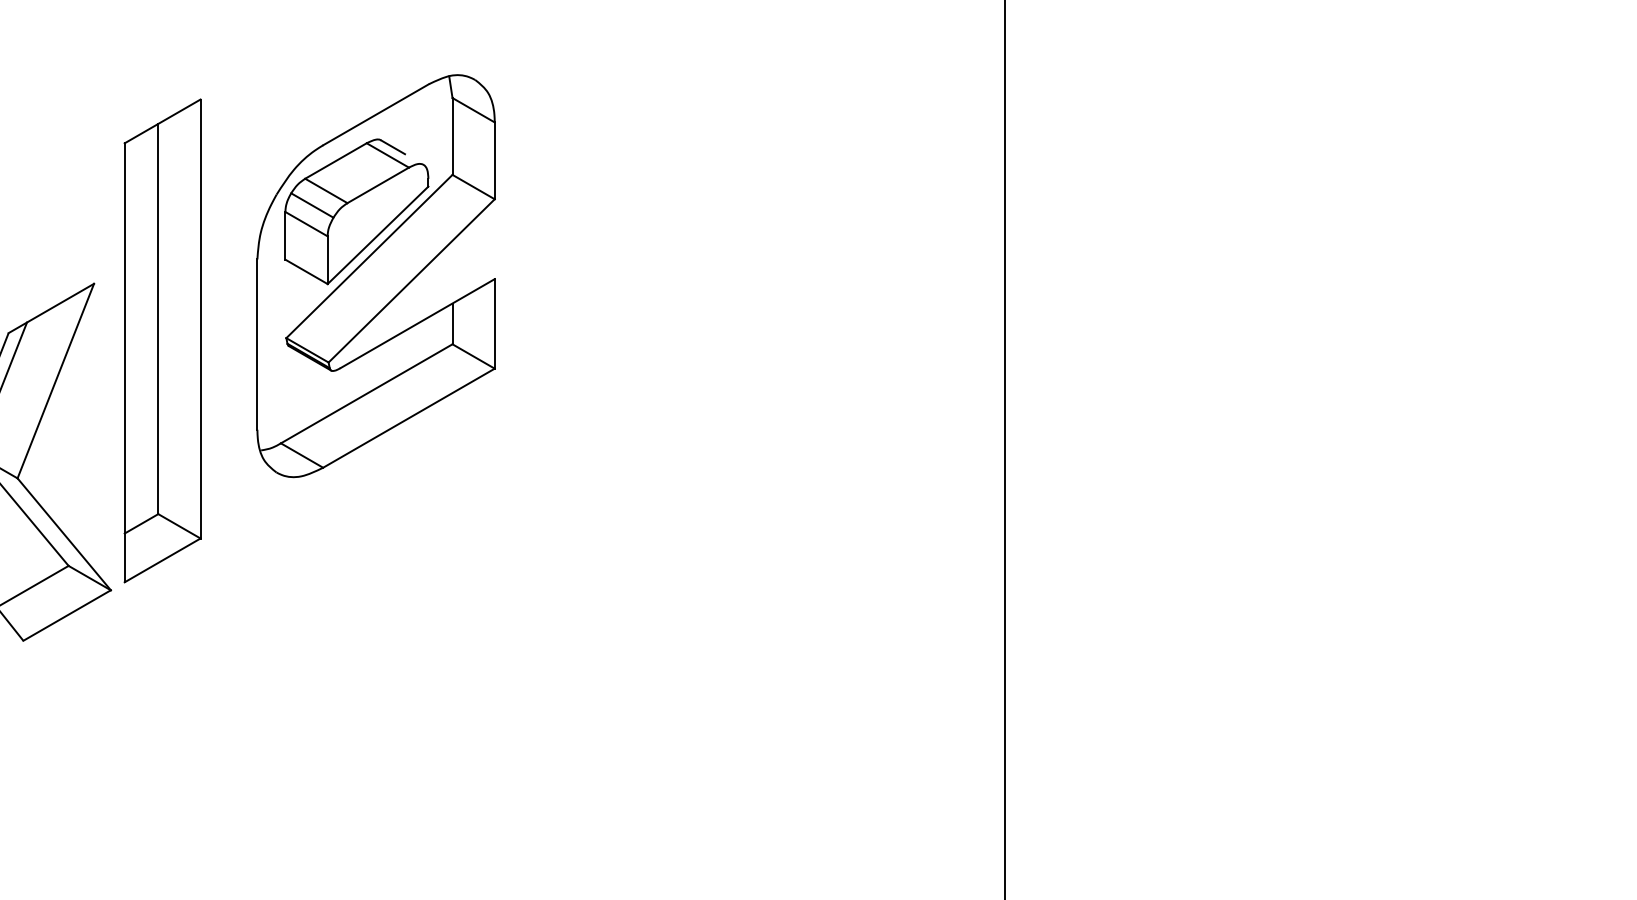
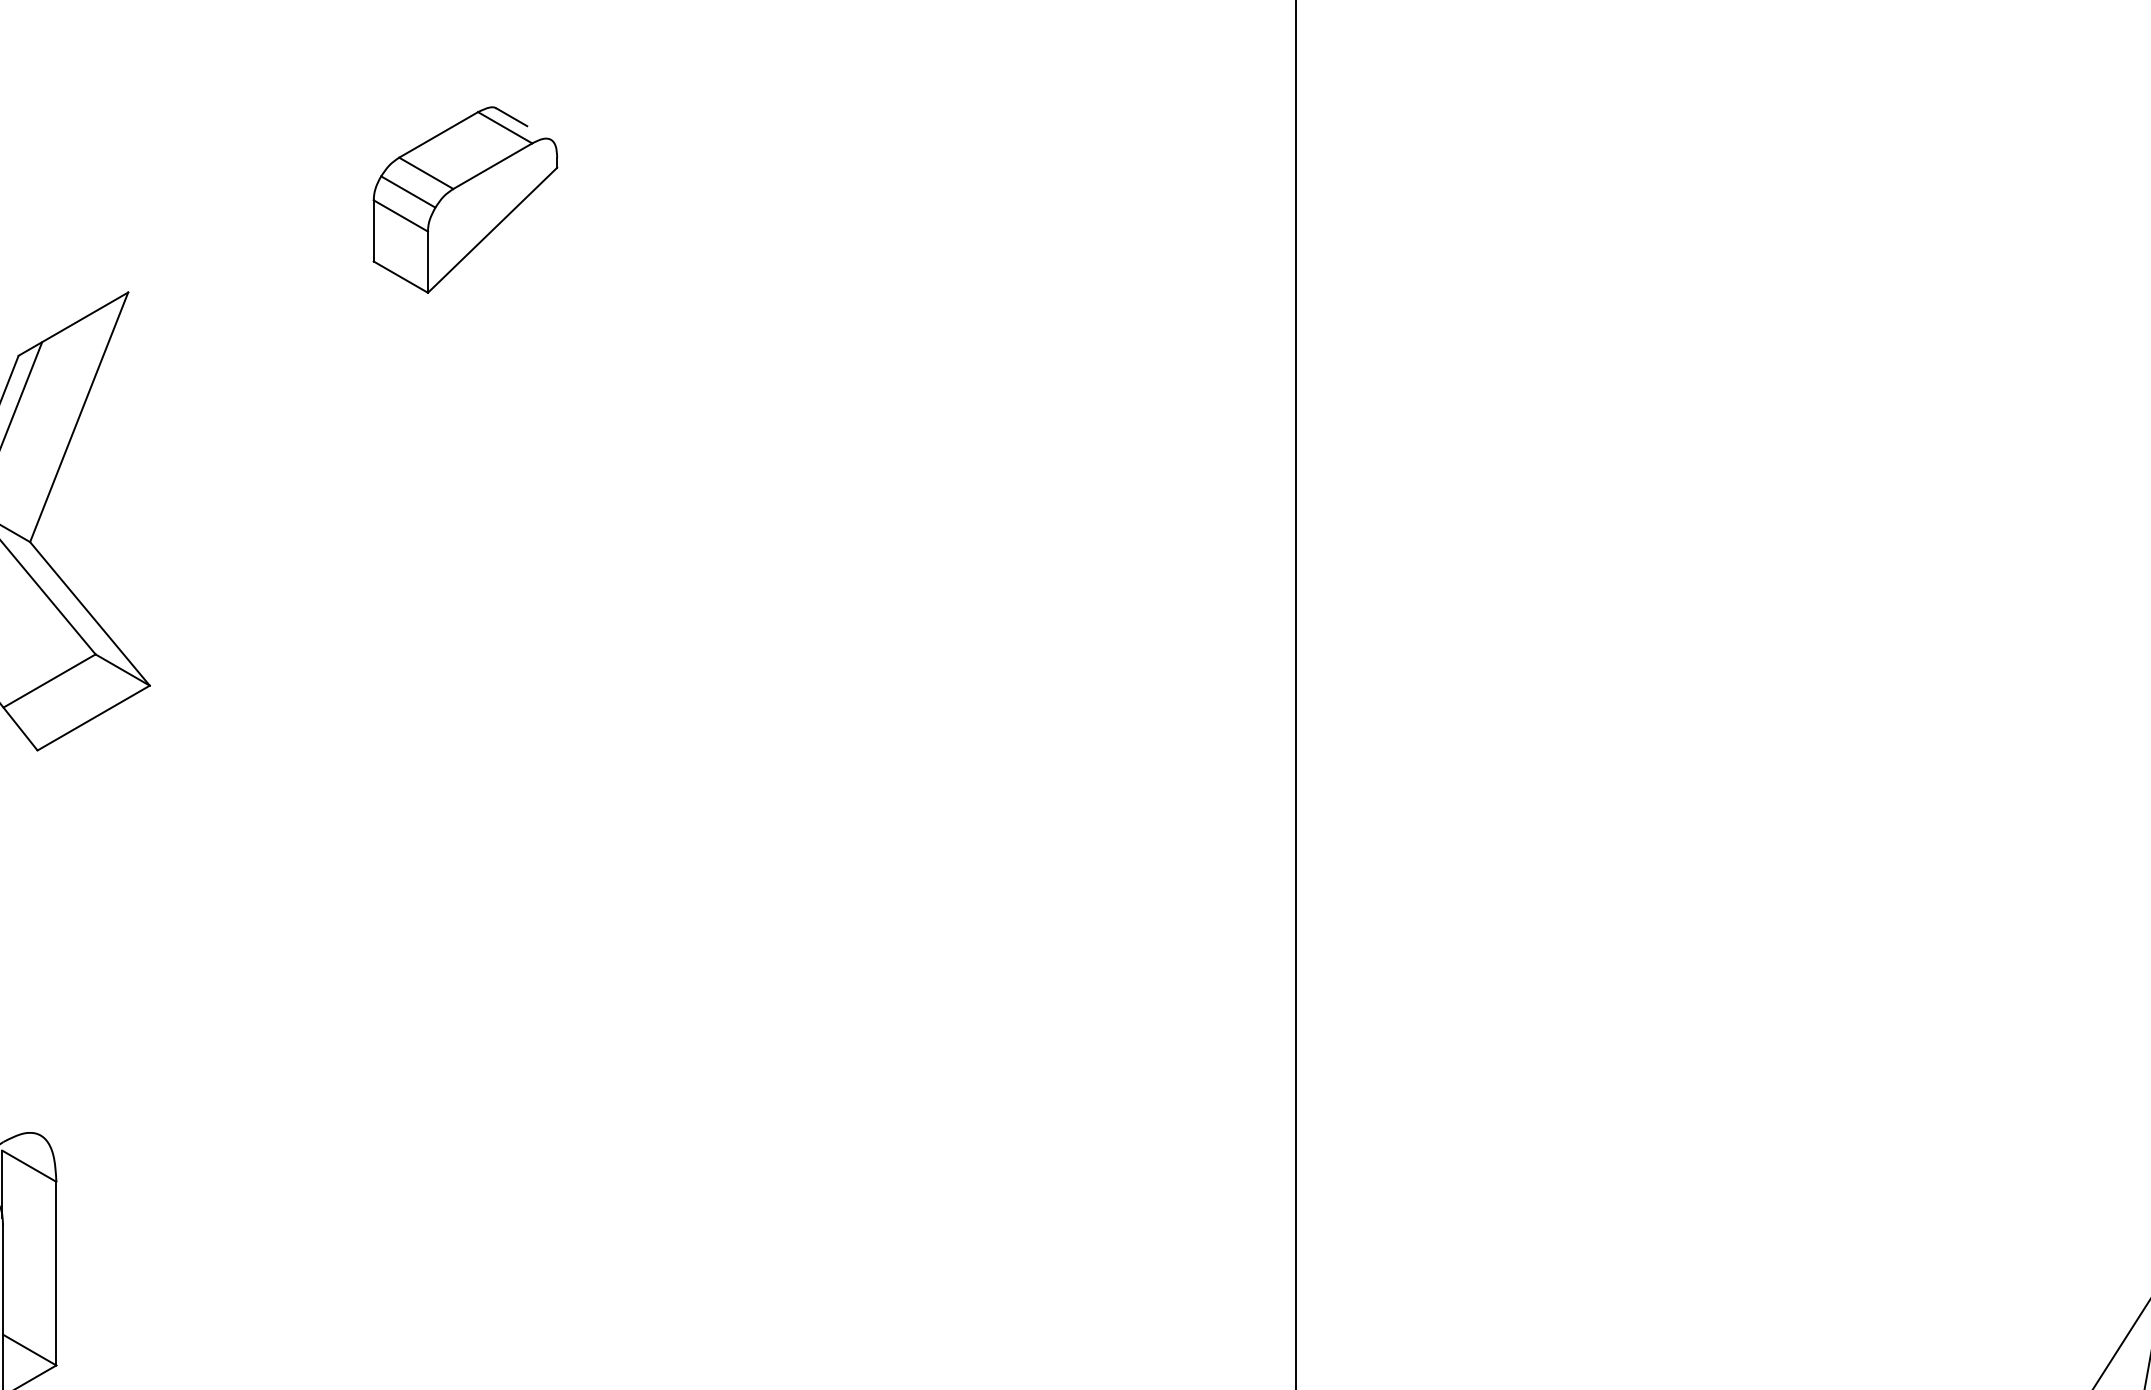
part: (376, 276) -> (490, 282), removed
part: (162, 340) -> (215, 365), removed

